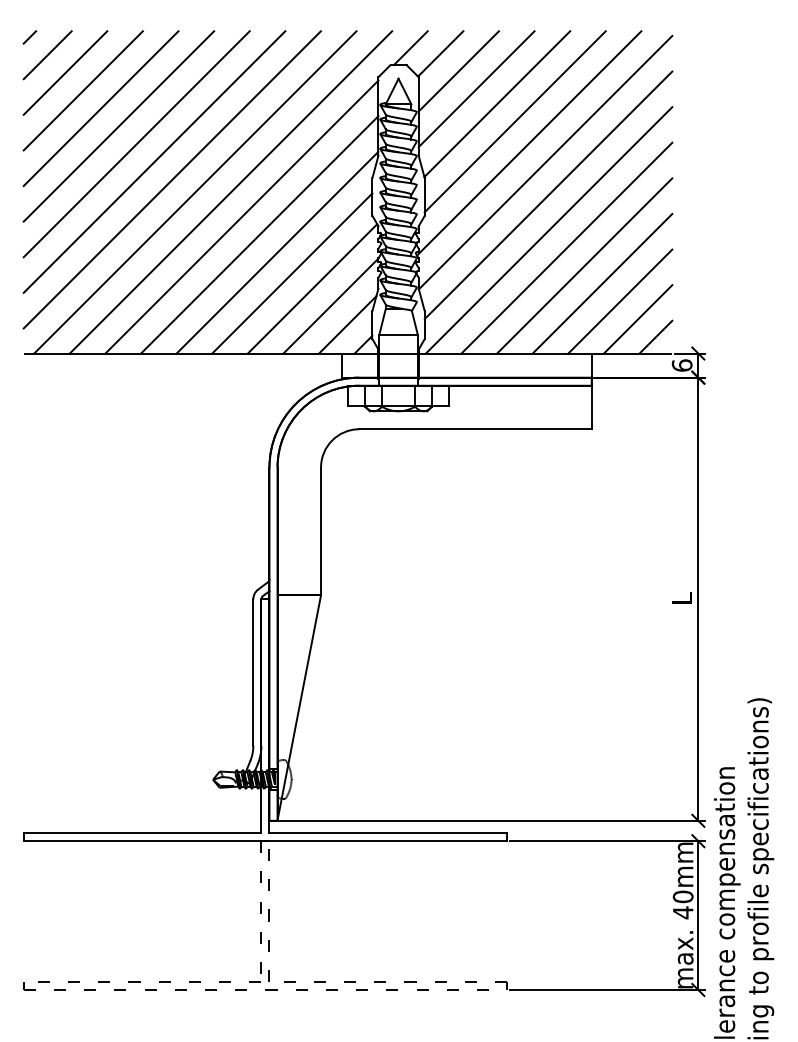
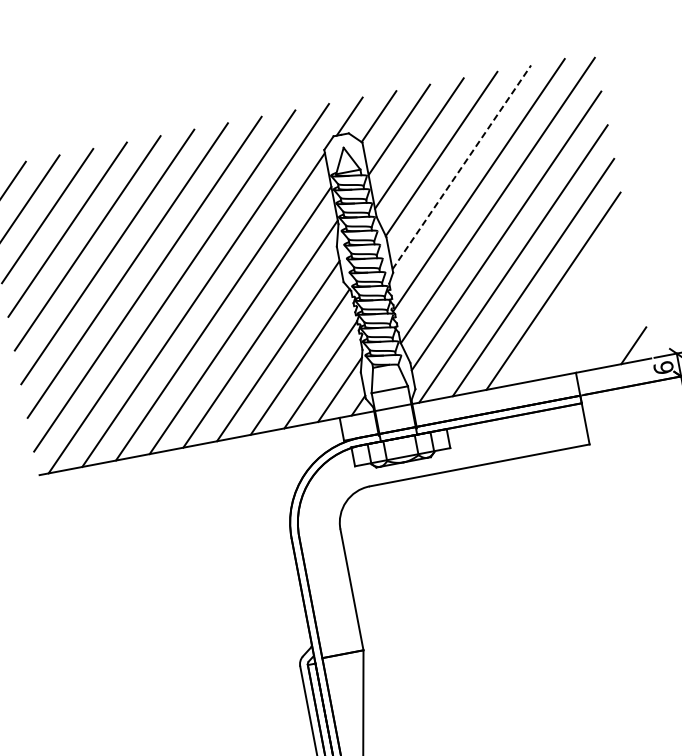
line: (515, 121) -> (461, 167), solid -> dashed
line: (602, 283) -> (573, 304), removed
line: (620, 301) -> (593, 318), removed
line: (637, 319) -> (613, 332), removed

